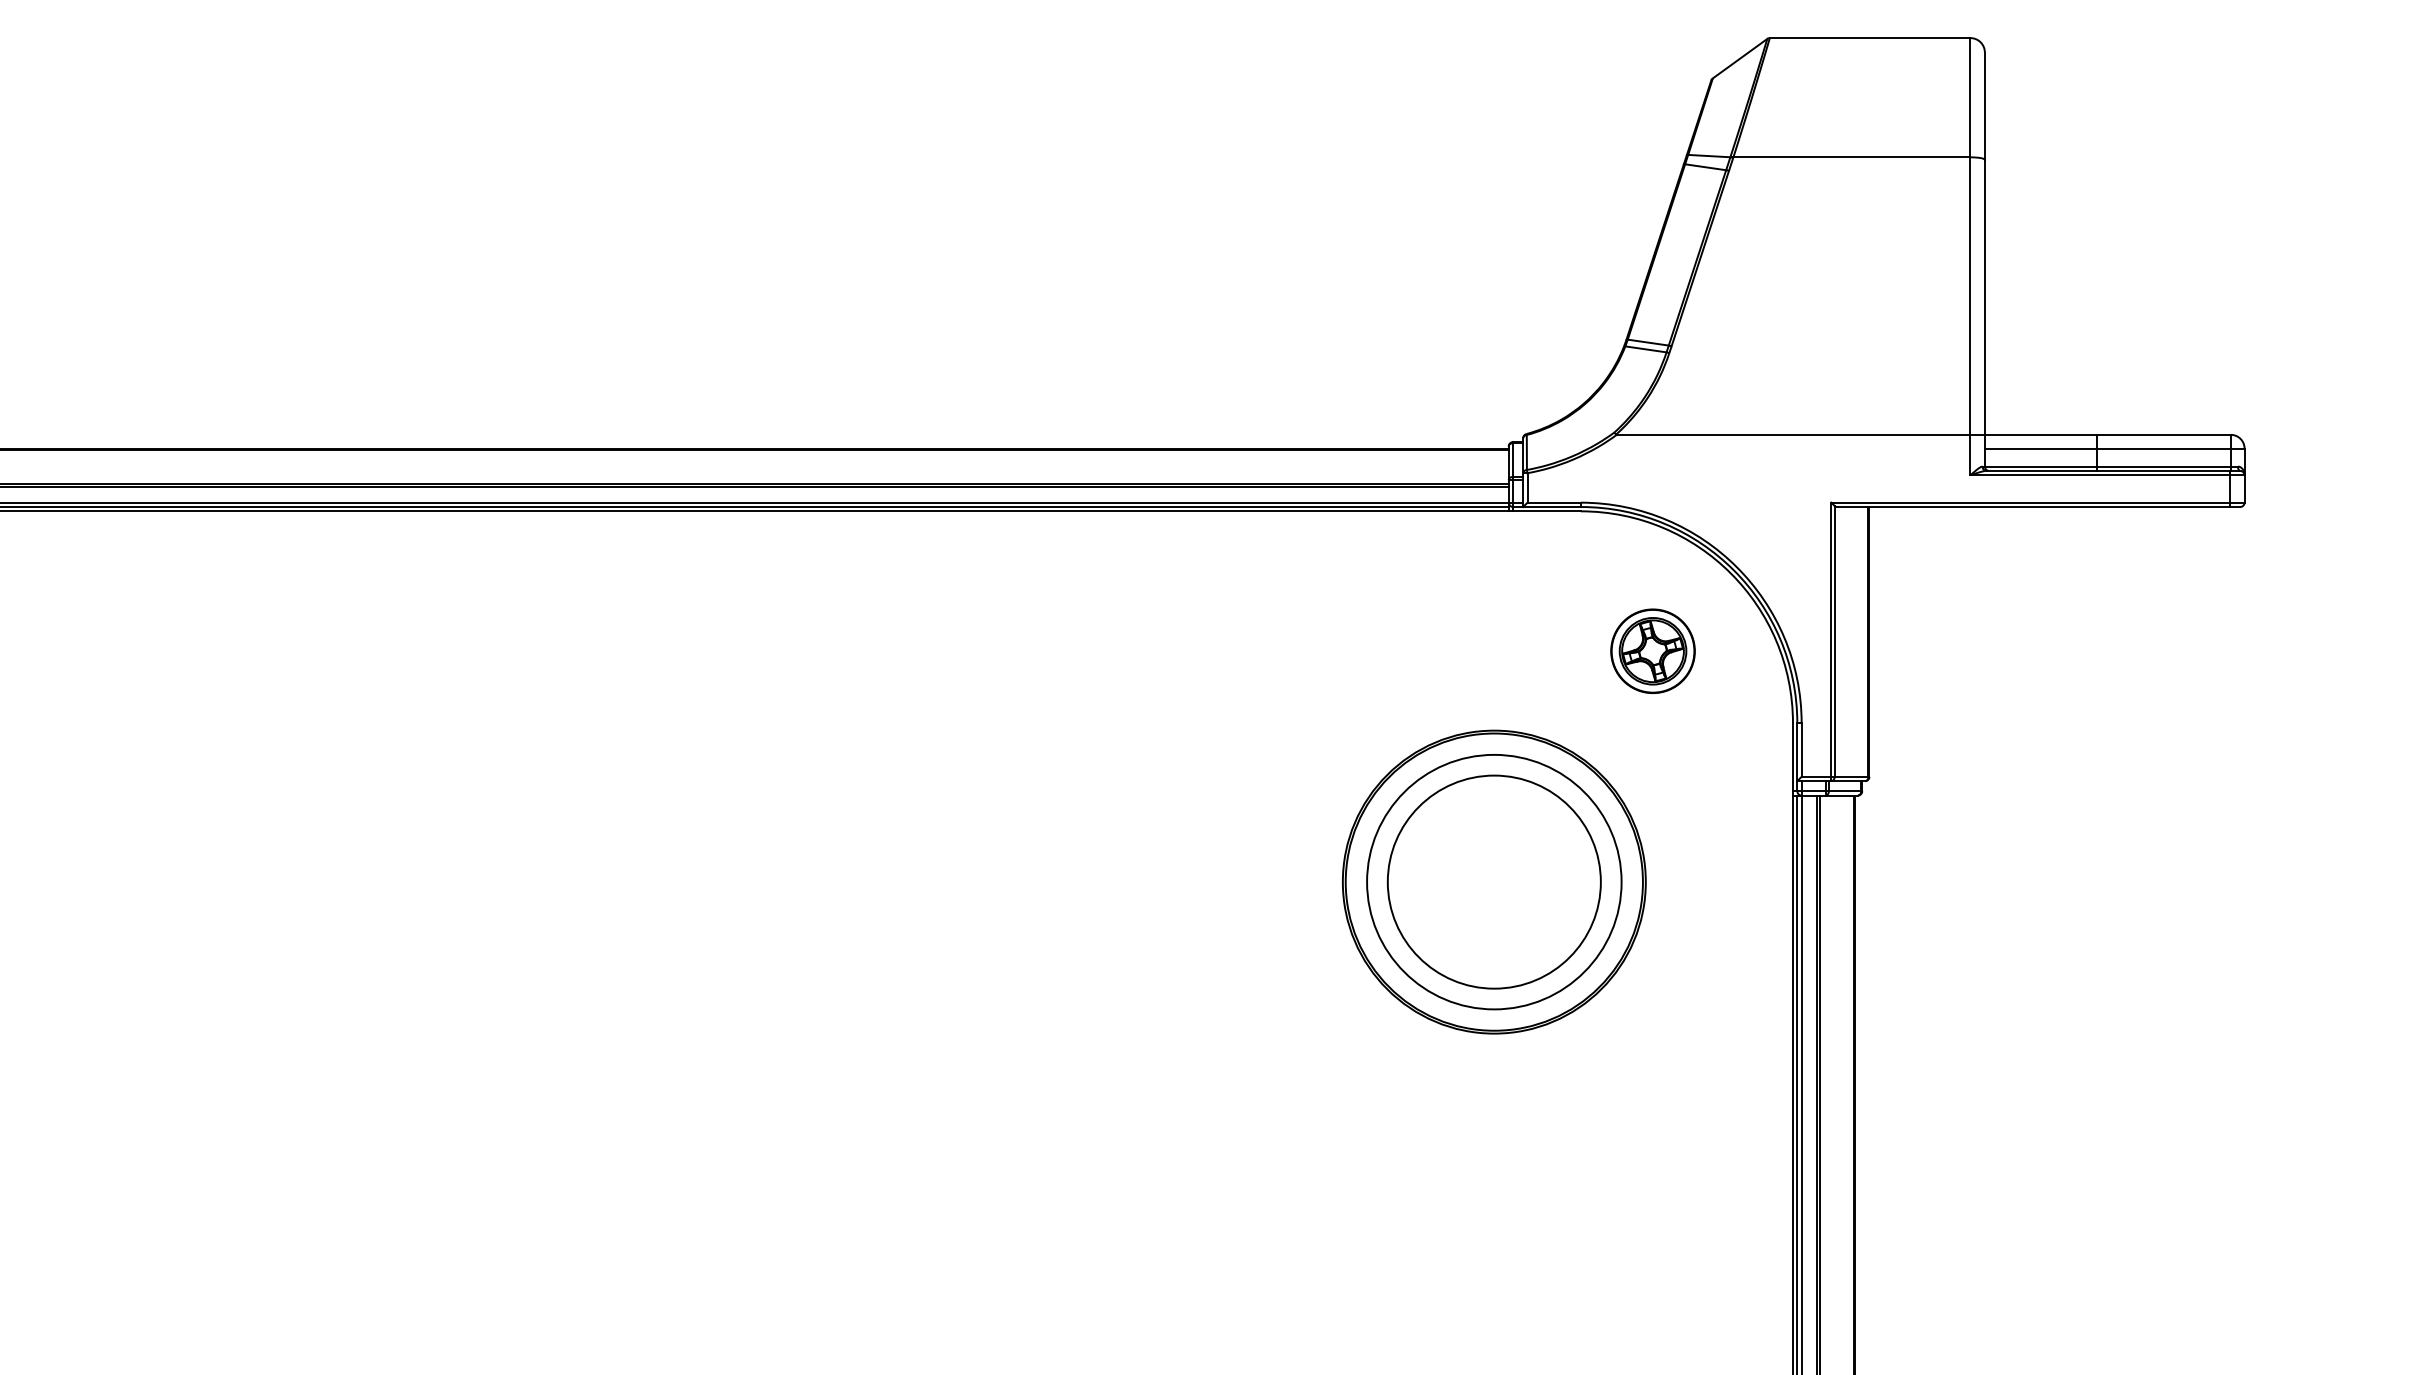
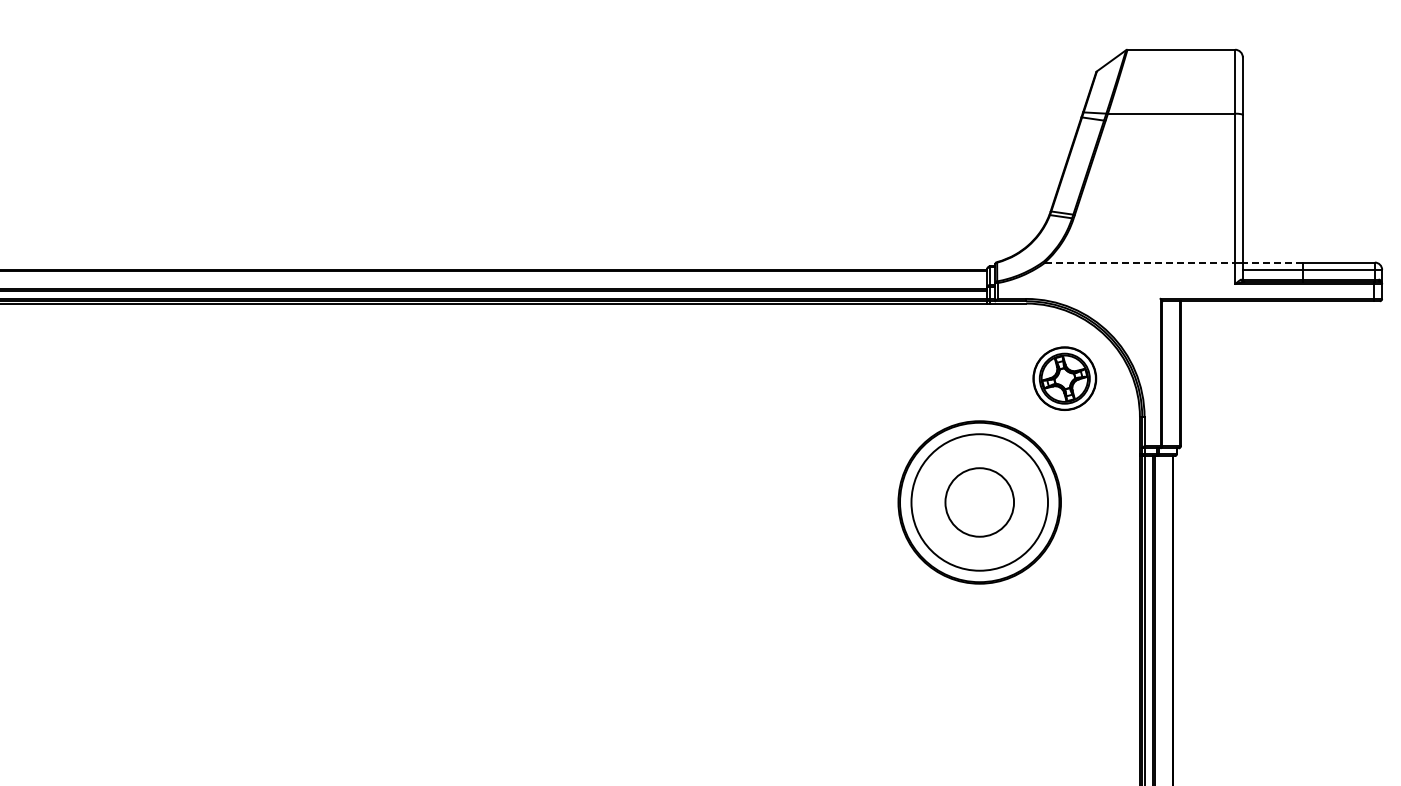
line: (1794, 434) -> (1140, 262), solid -> dashed
line: (2040, 434) -> (1272, 262), solid -> dashed
part: (1652, 650) -> (1064, 378), size x1.4
circle: (1493, 882) -> (979, 502), size x0.6

